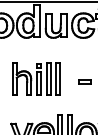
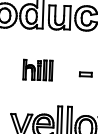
part: (36, 78) -> (37, 69), size x0.6

